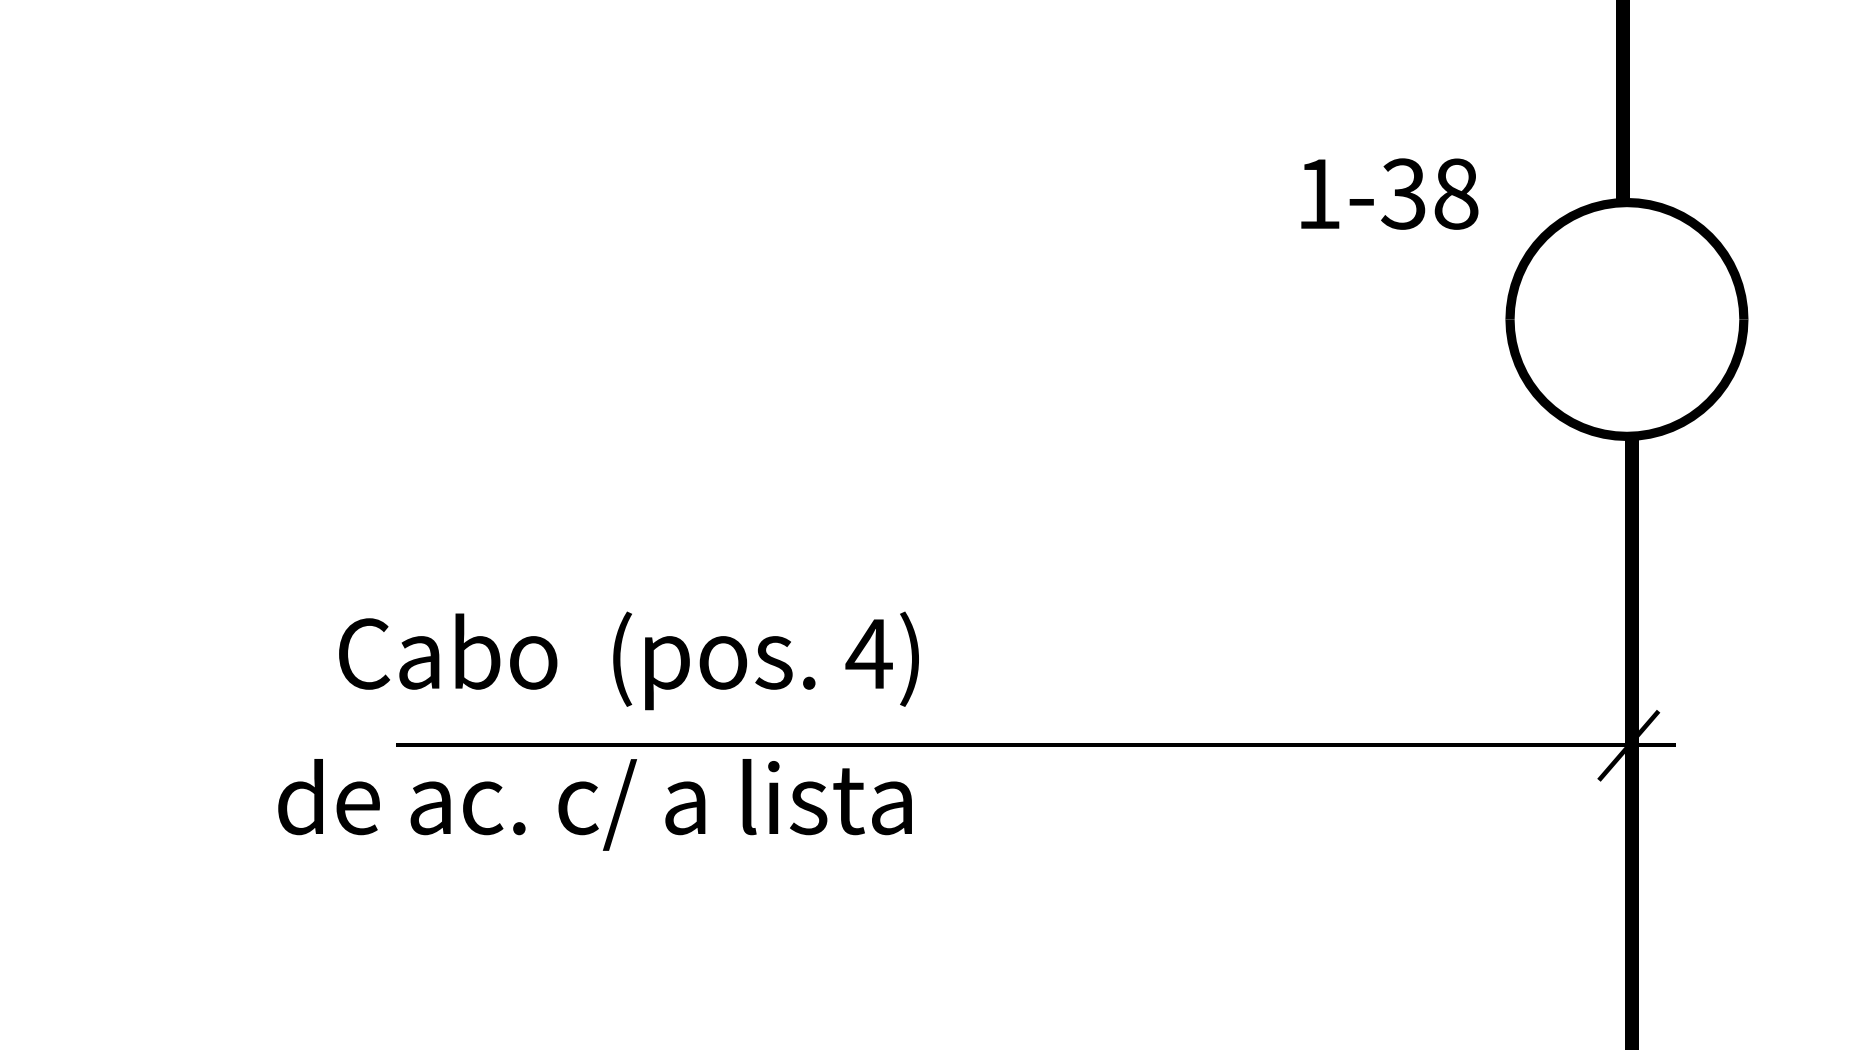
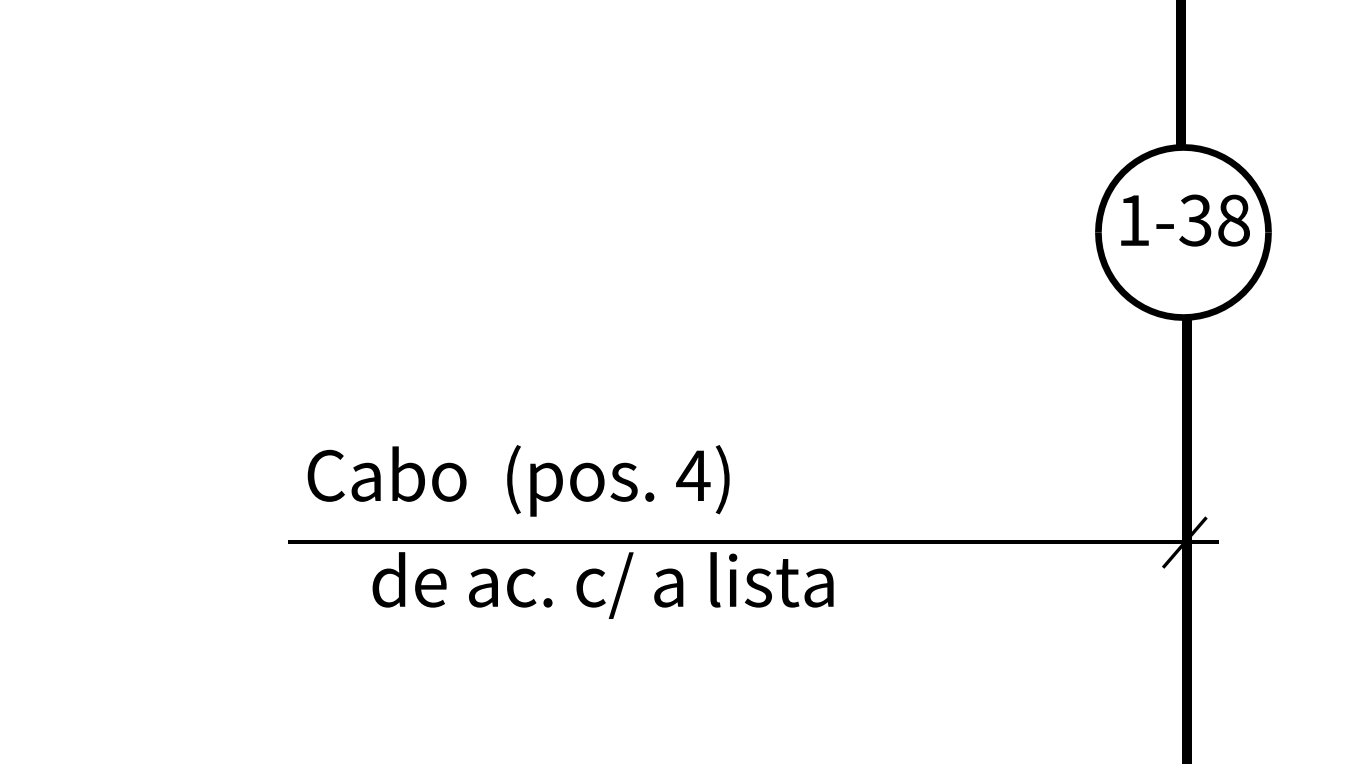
text: (1389, 193) -> (1185, 220), moved
text: (628, 660) -> (518, 480), moved
text: (594, 804) -> (602, 585), moved

